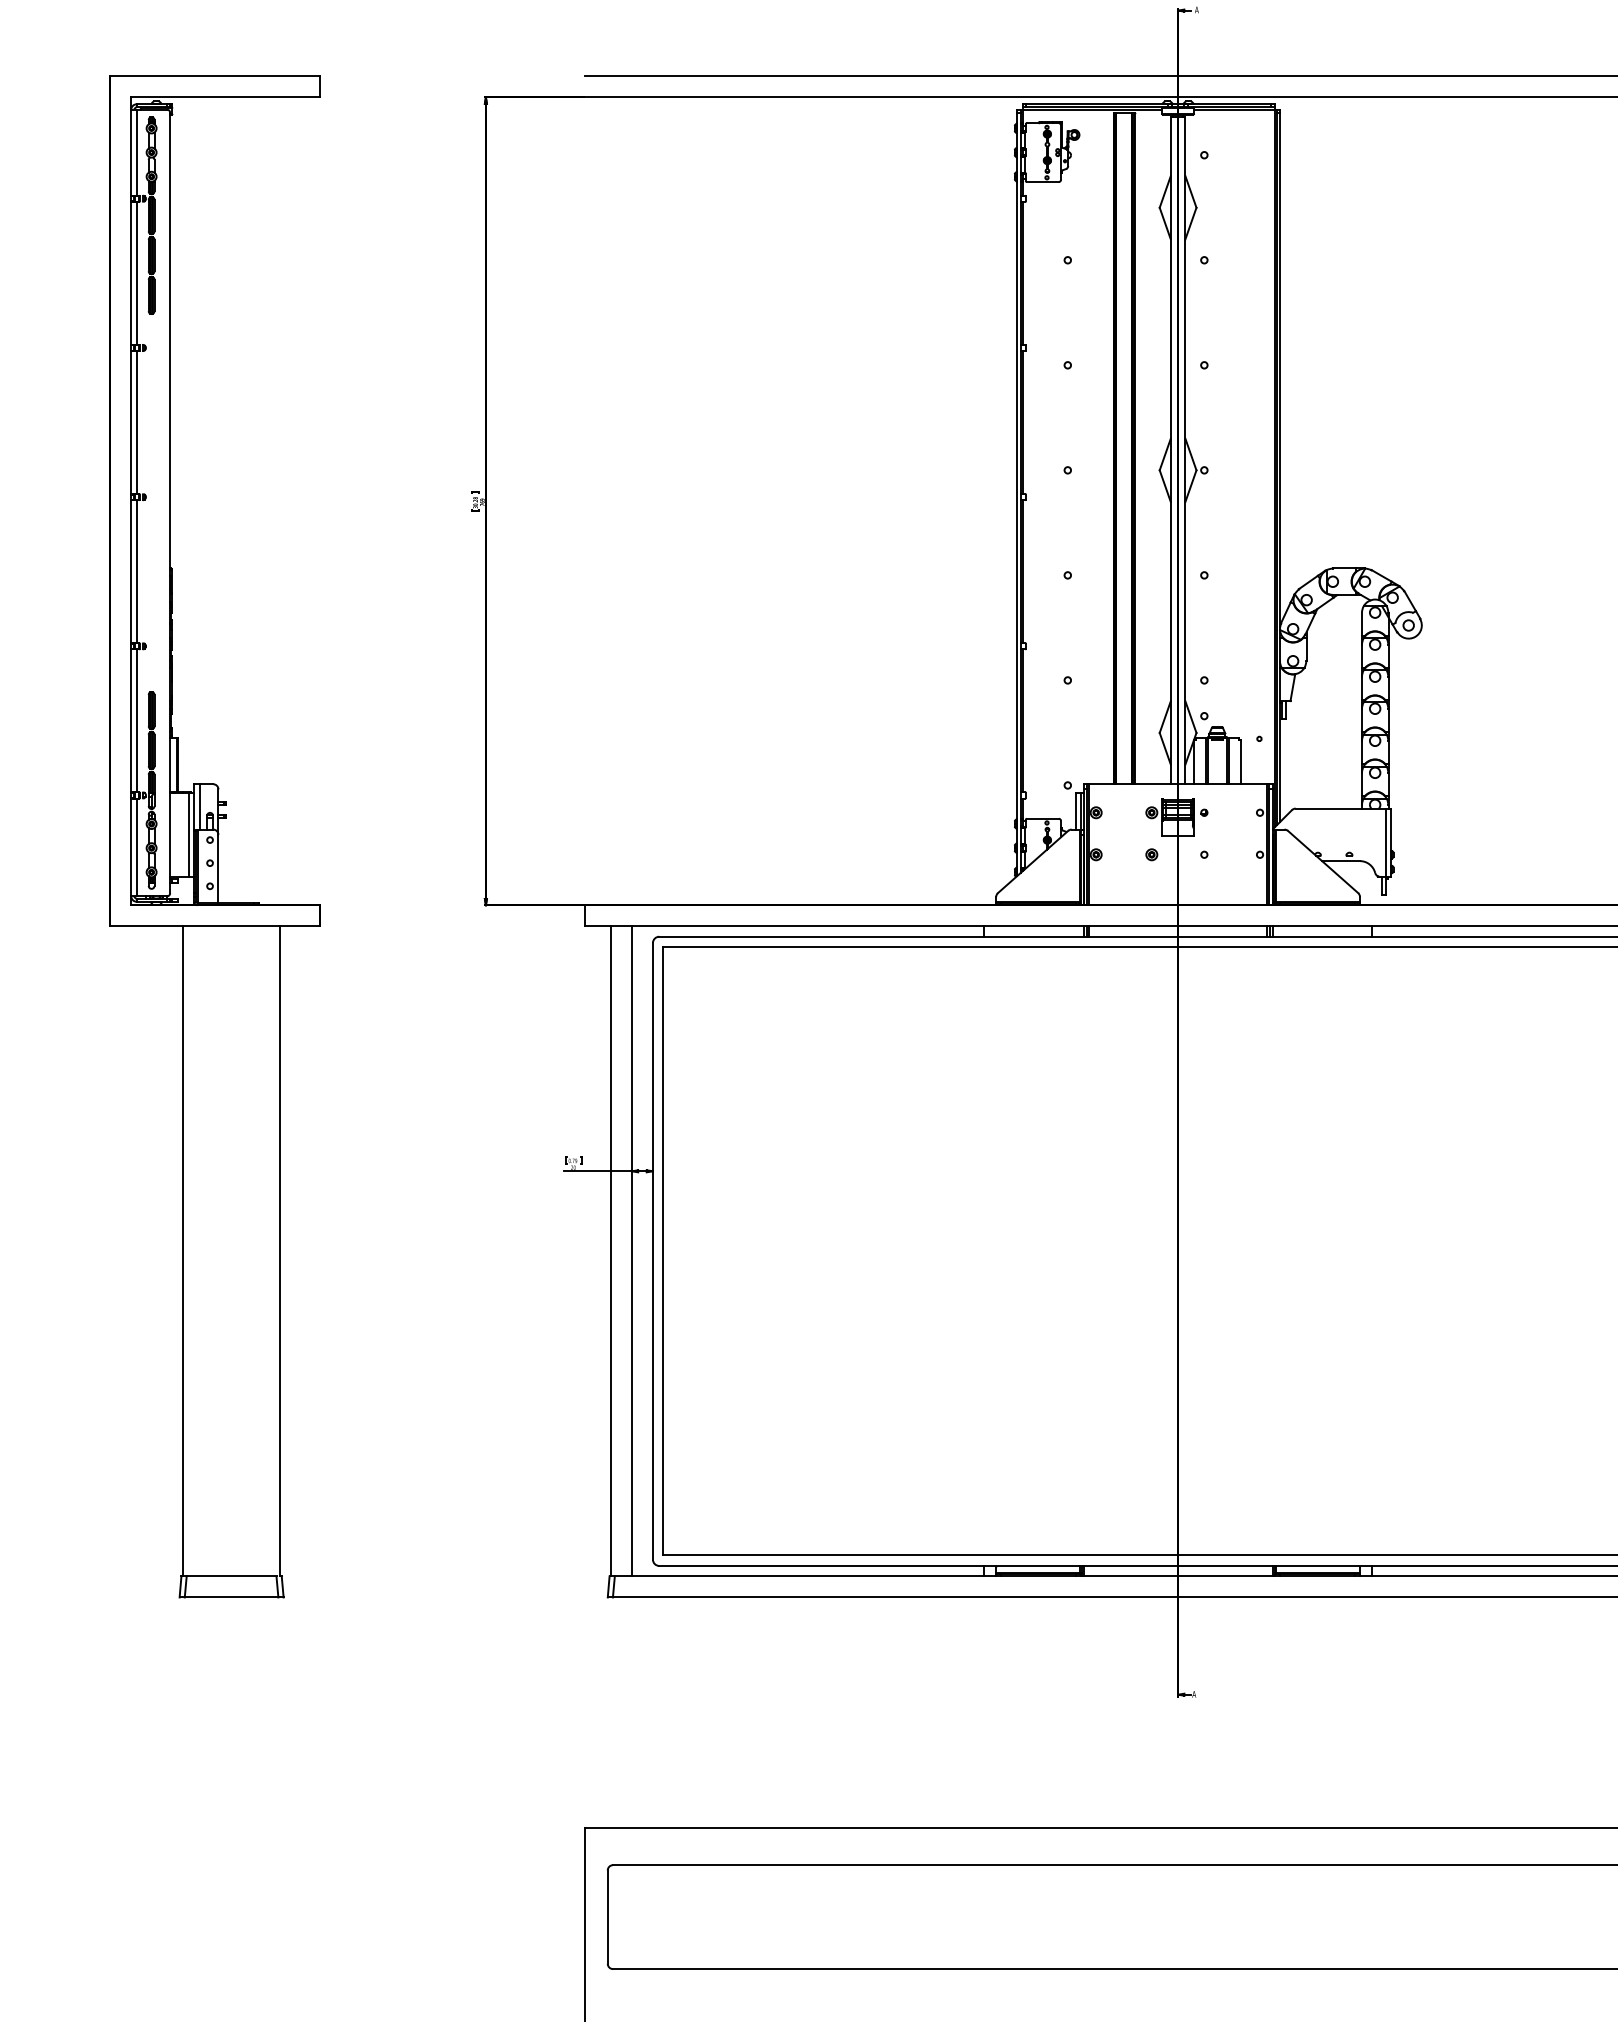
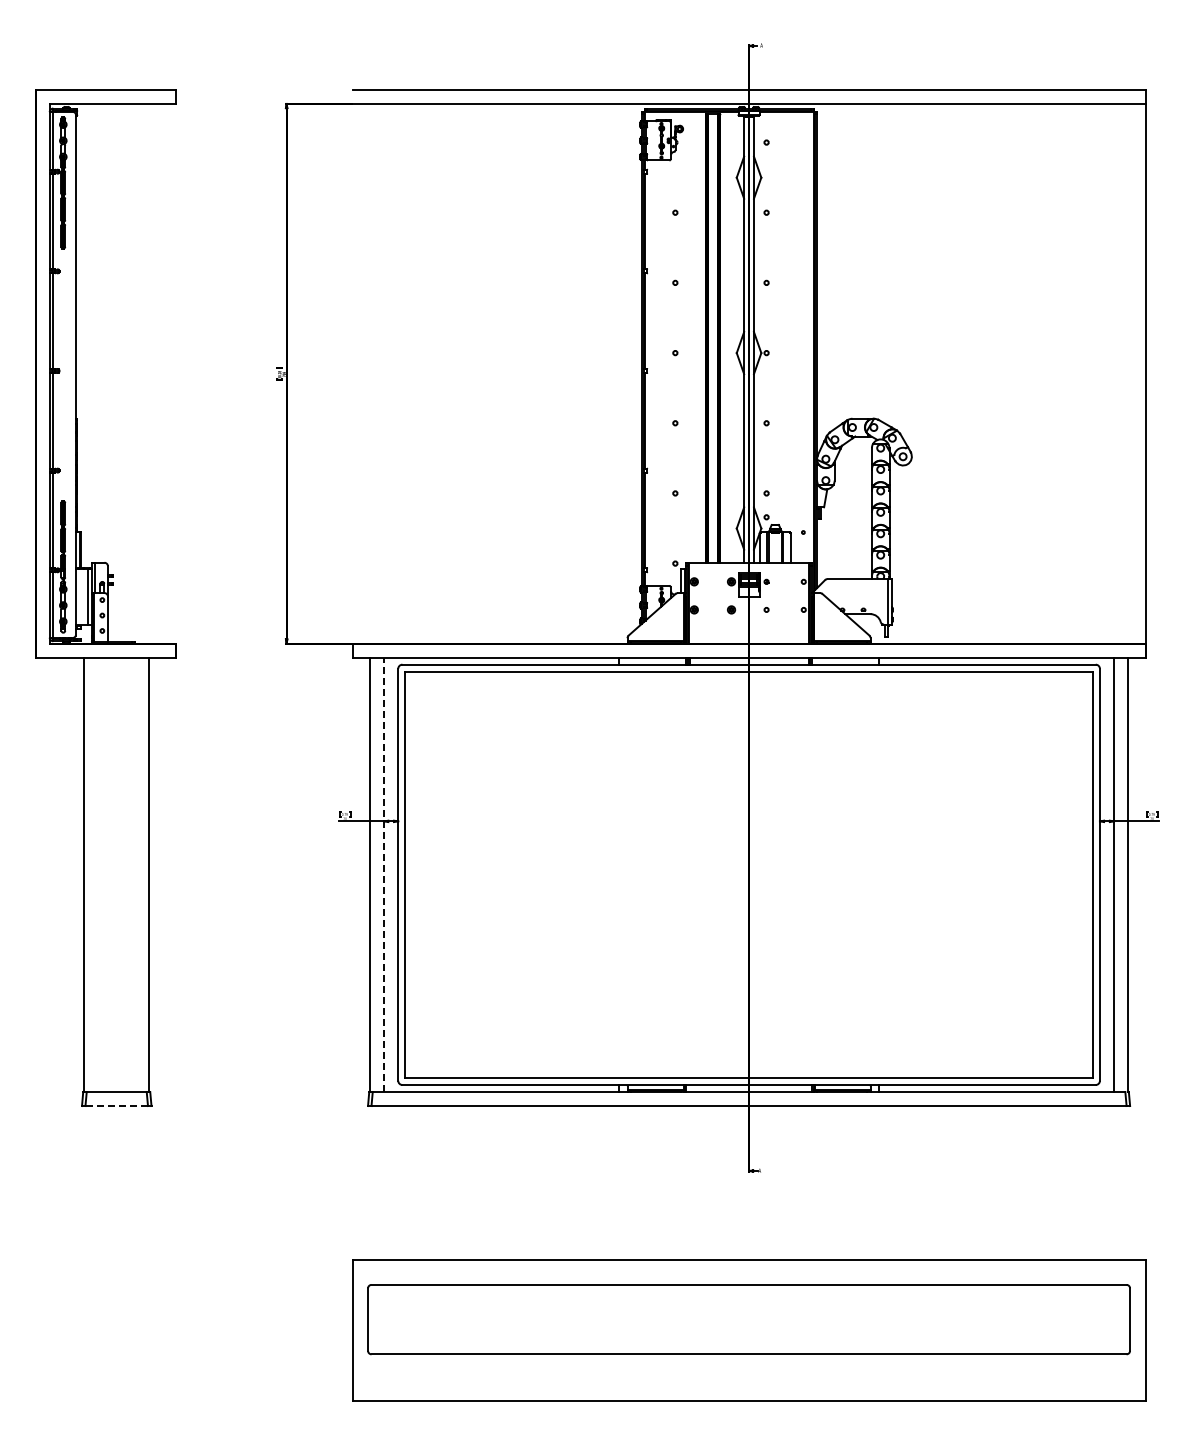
line: (632, 1250) -> (384, 874), solid -> dashed
line: (231, 1598) -> (116, 1106), solid -> dashed

